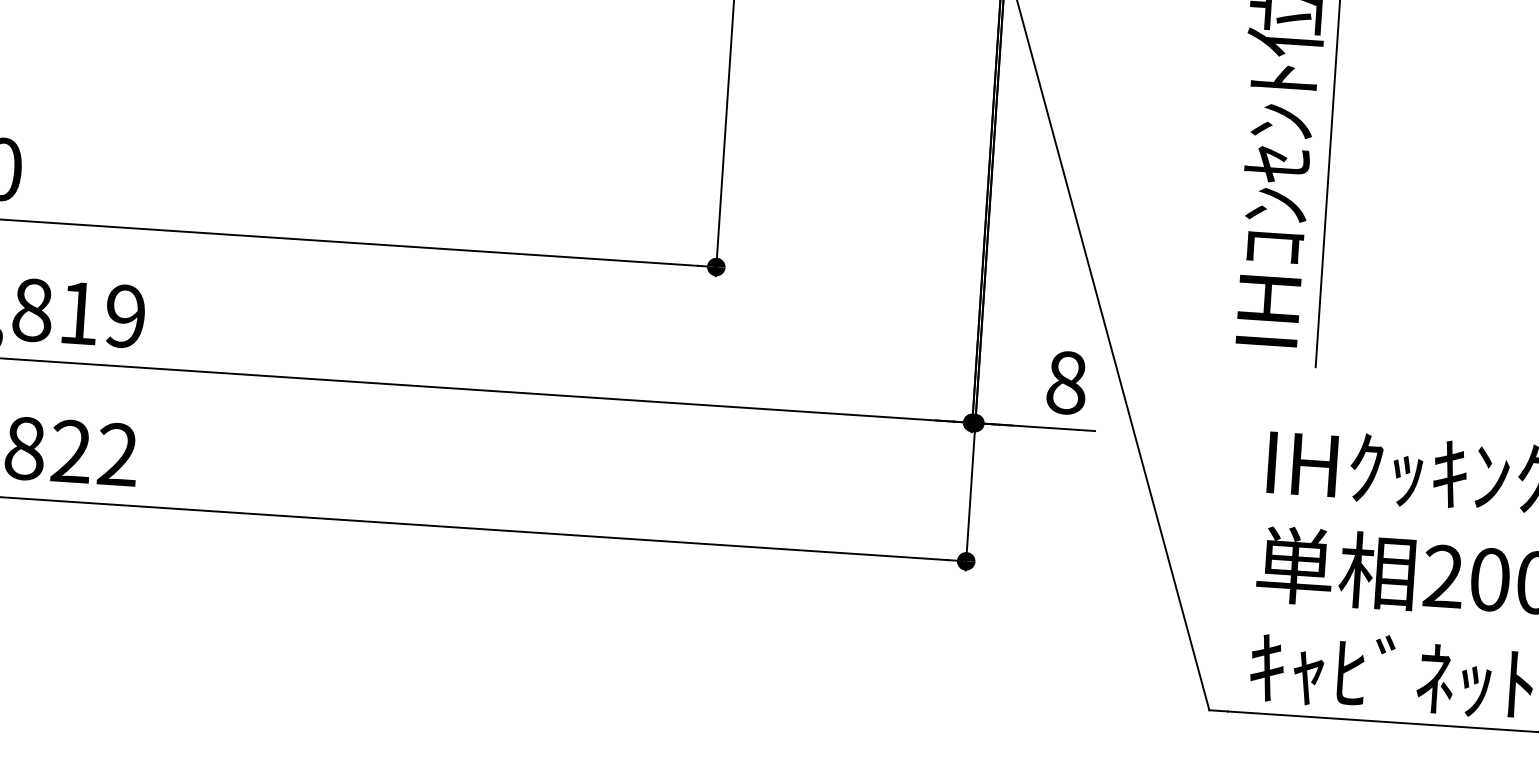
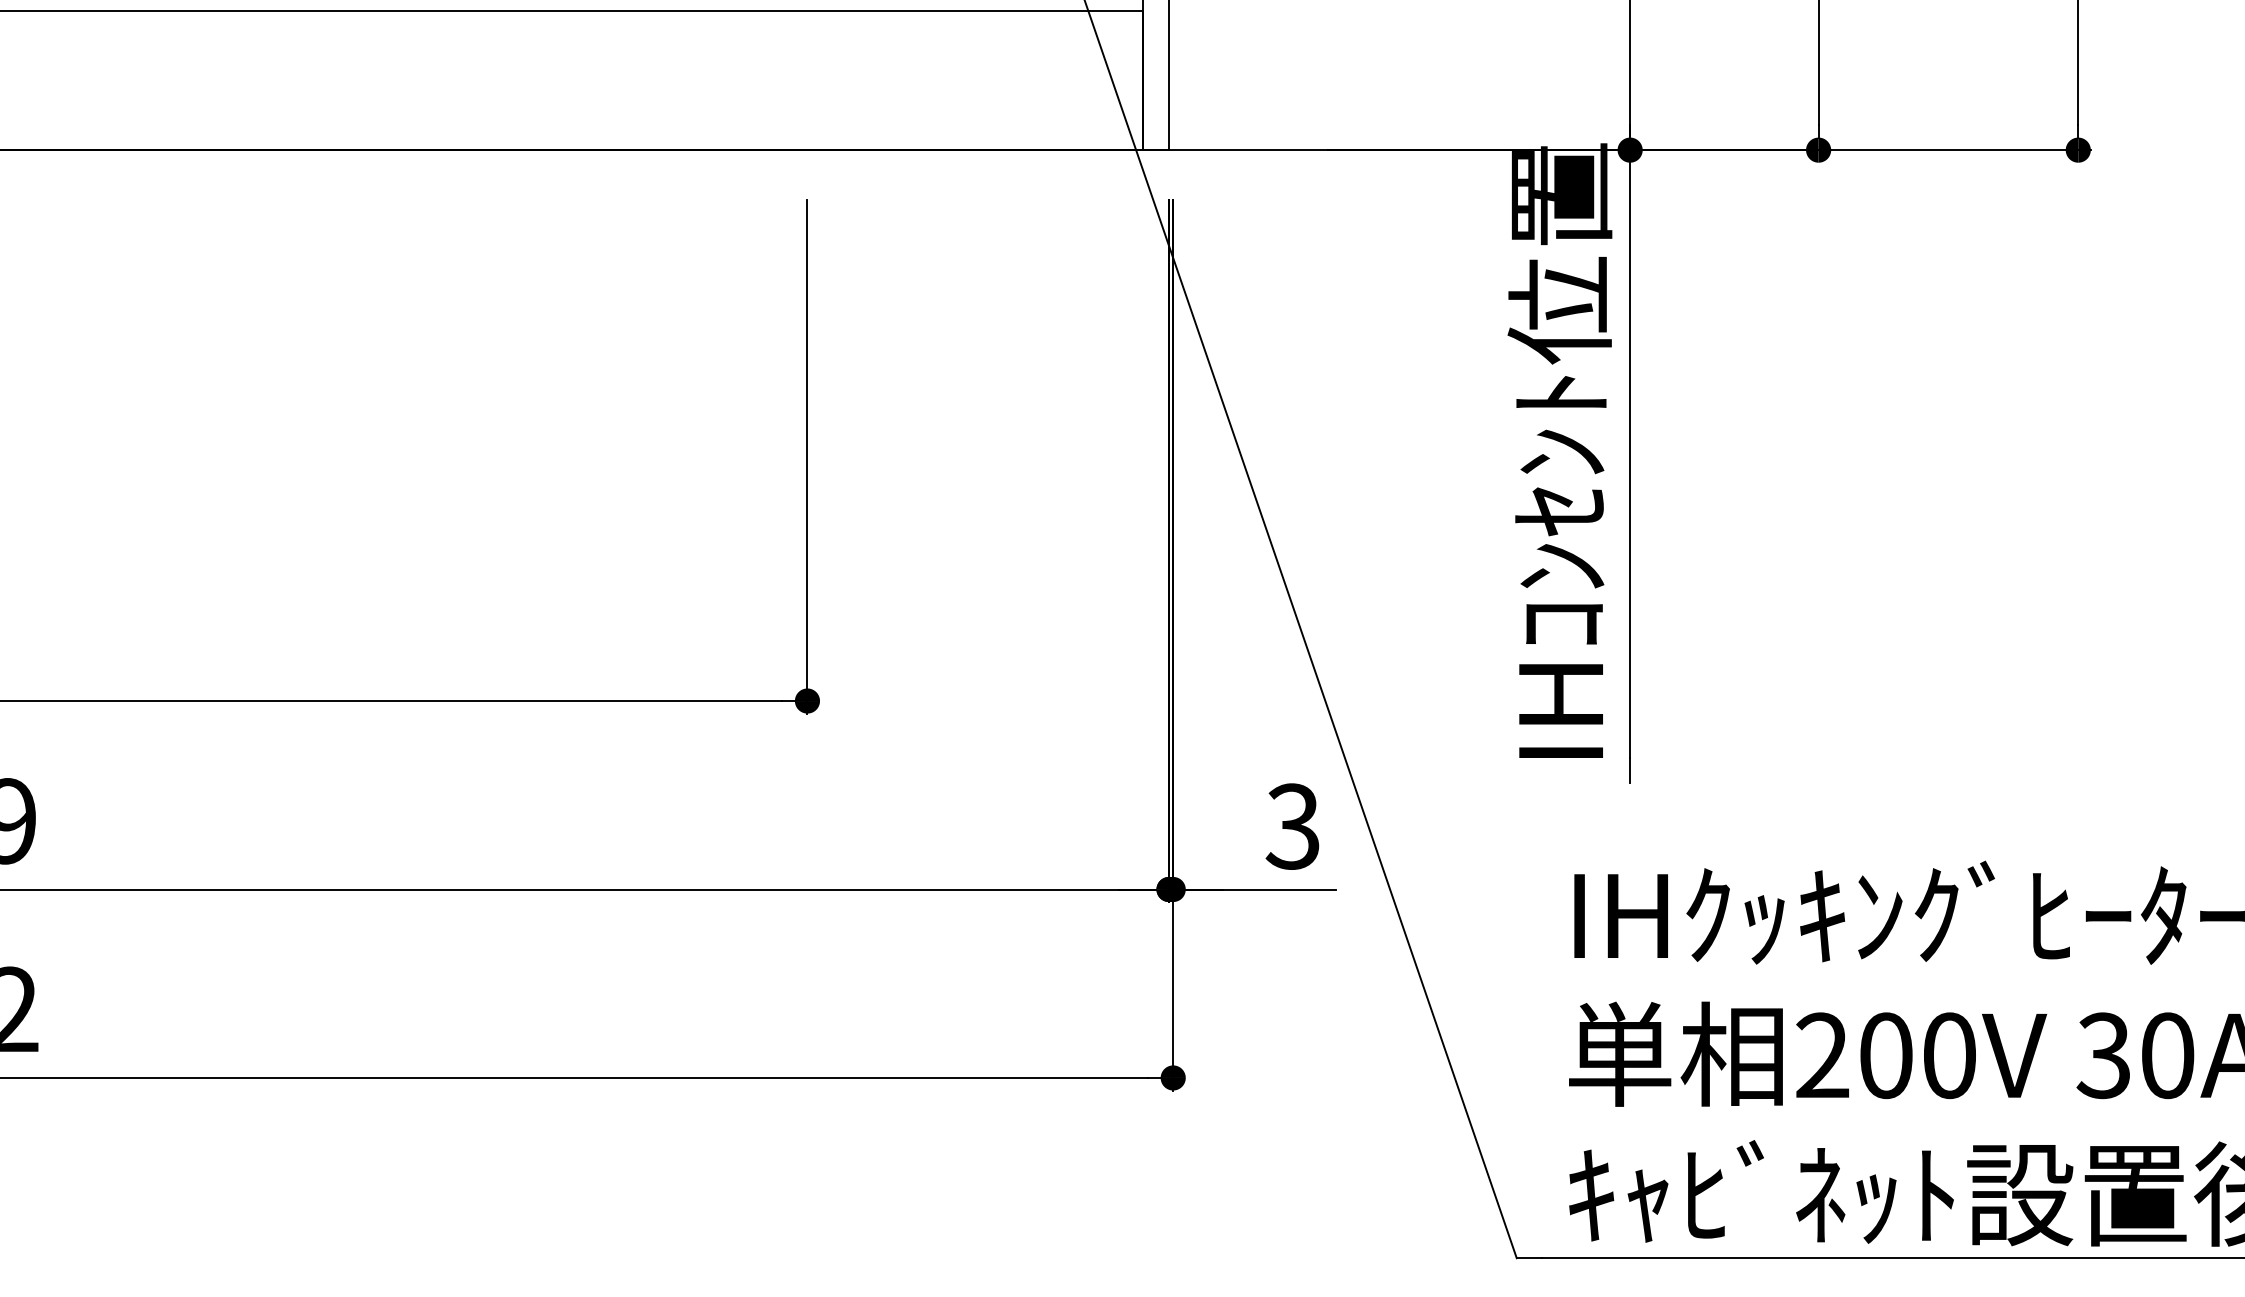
text: (1065, 382) -> (1292, 826), 8 -> 3

